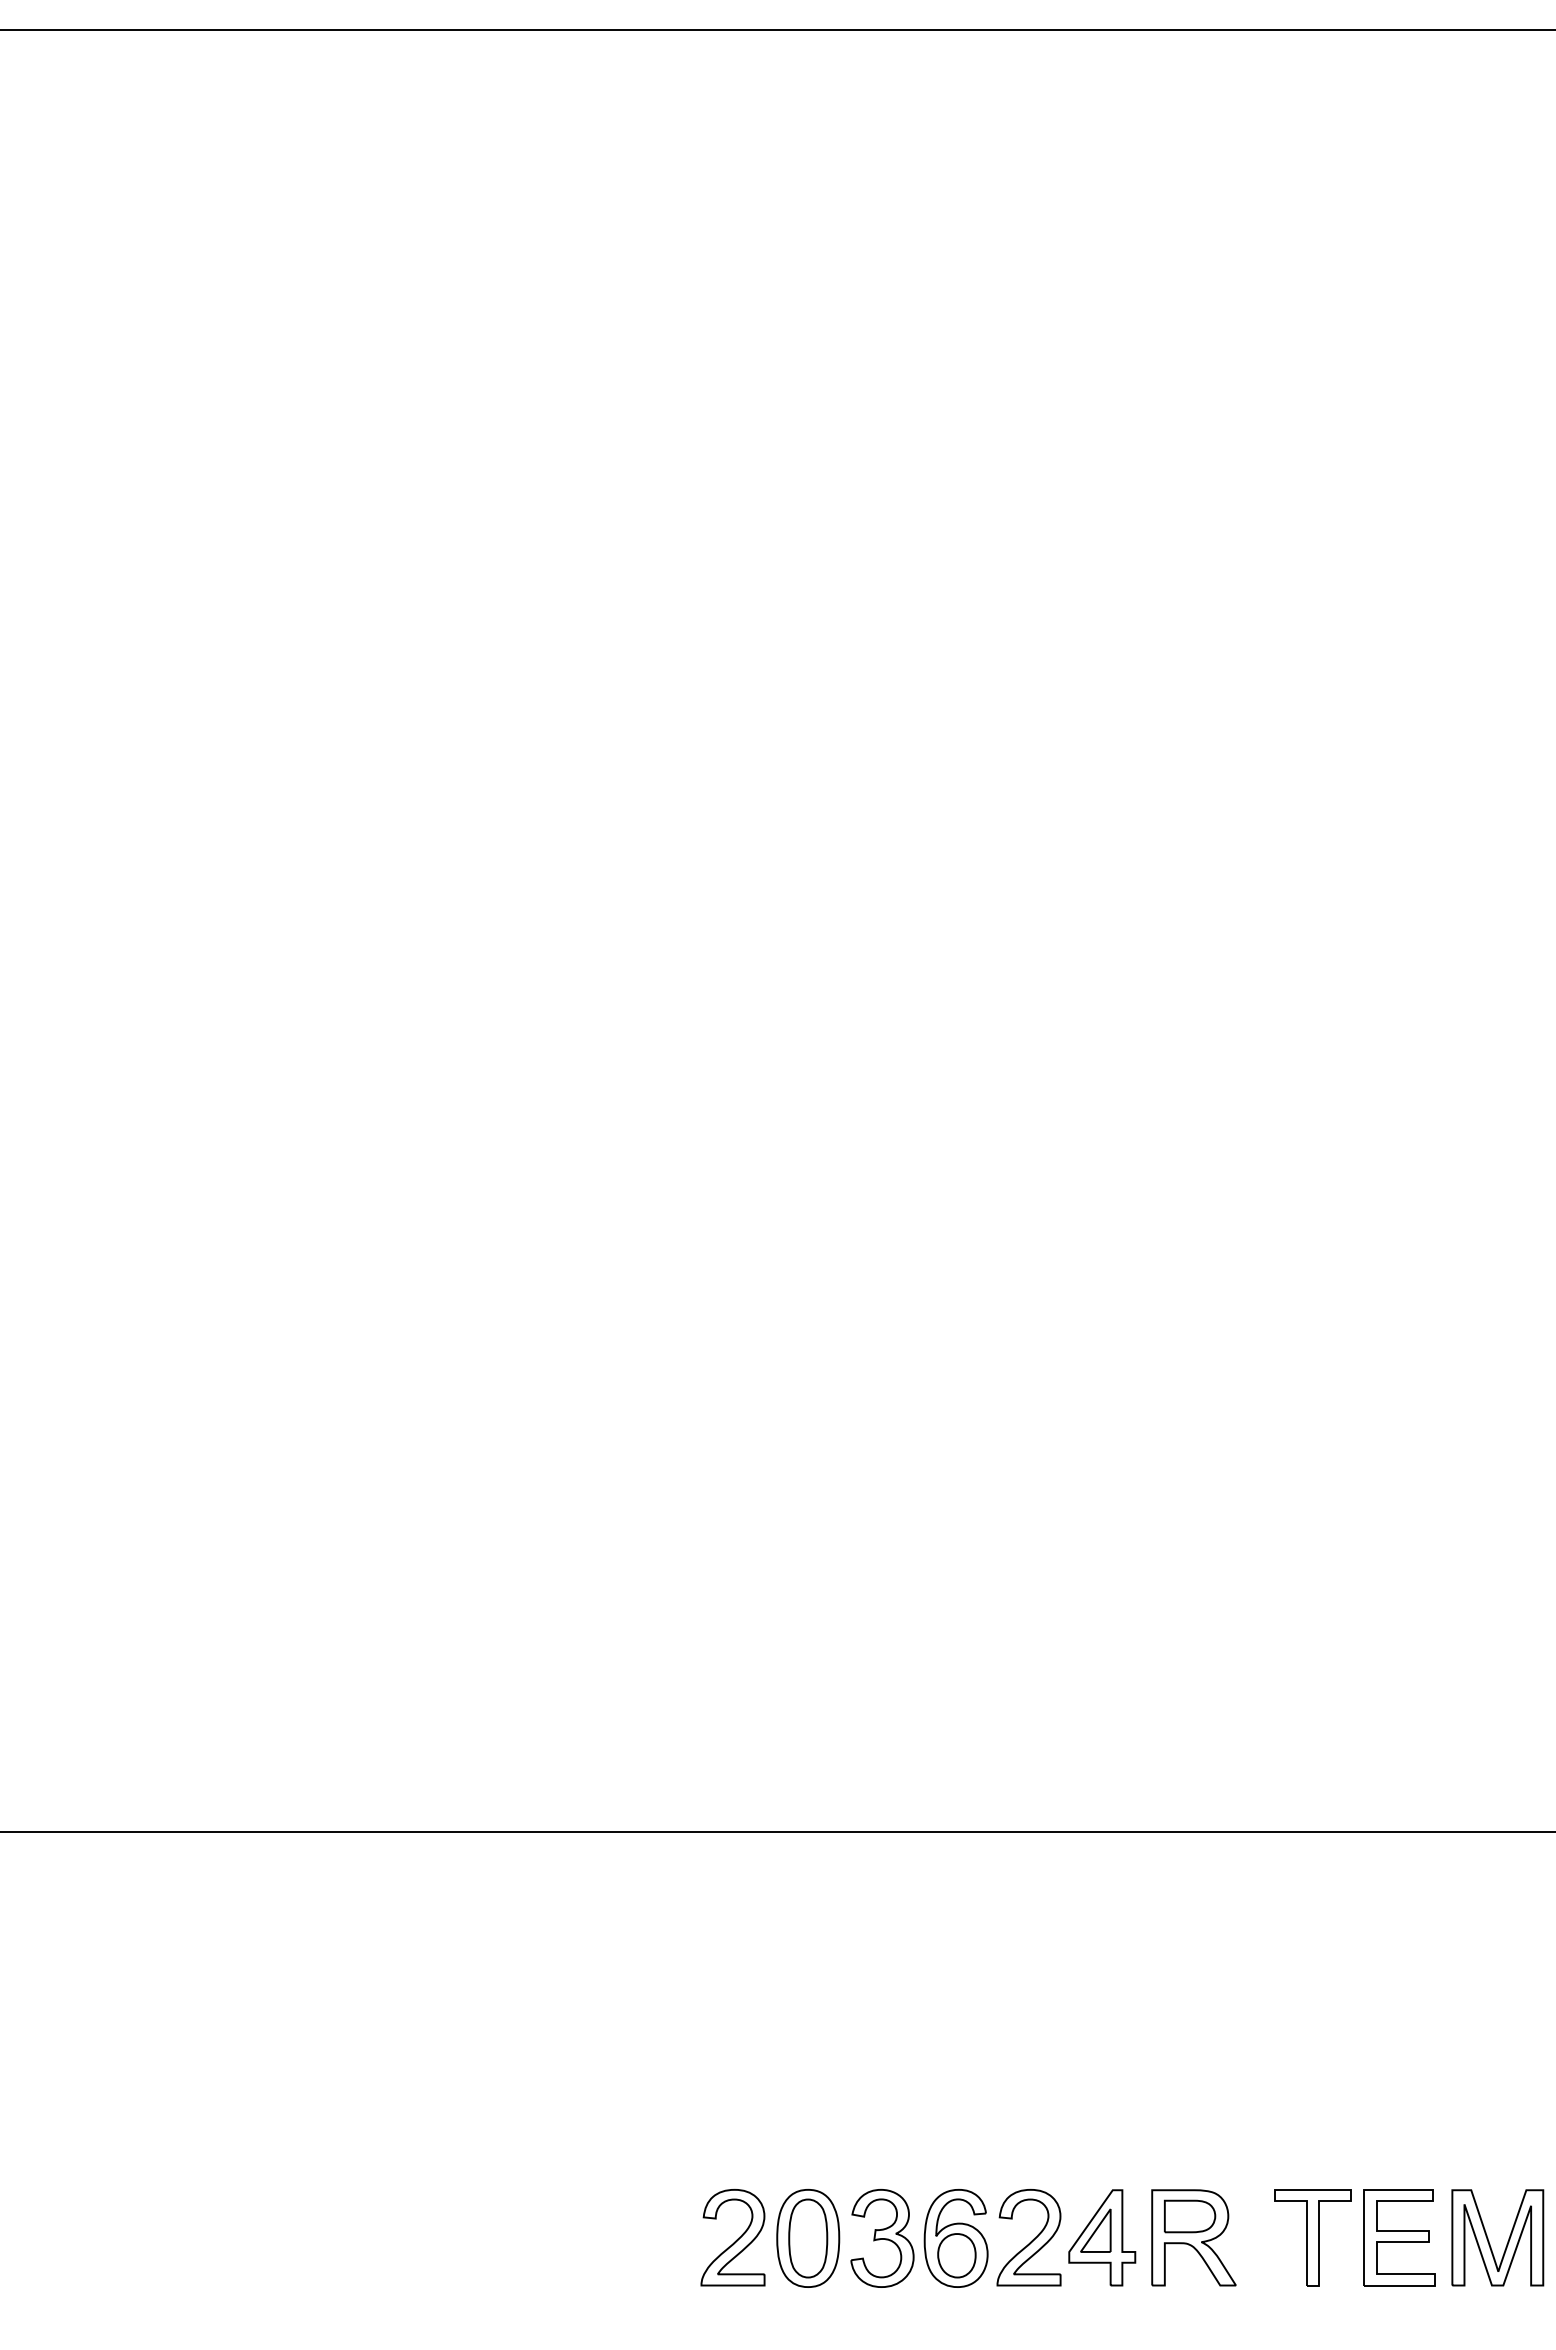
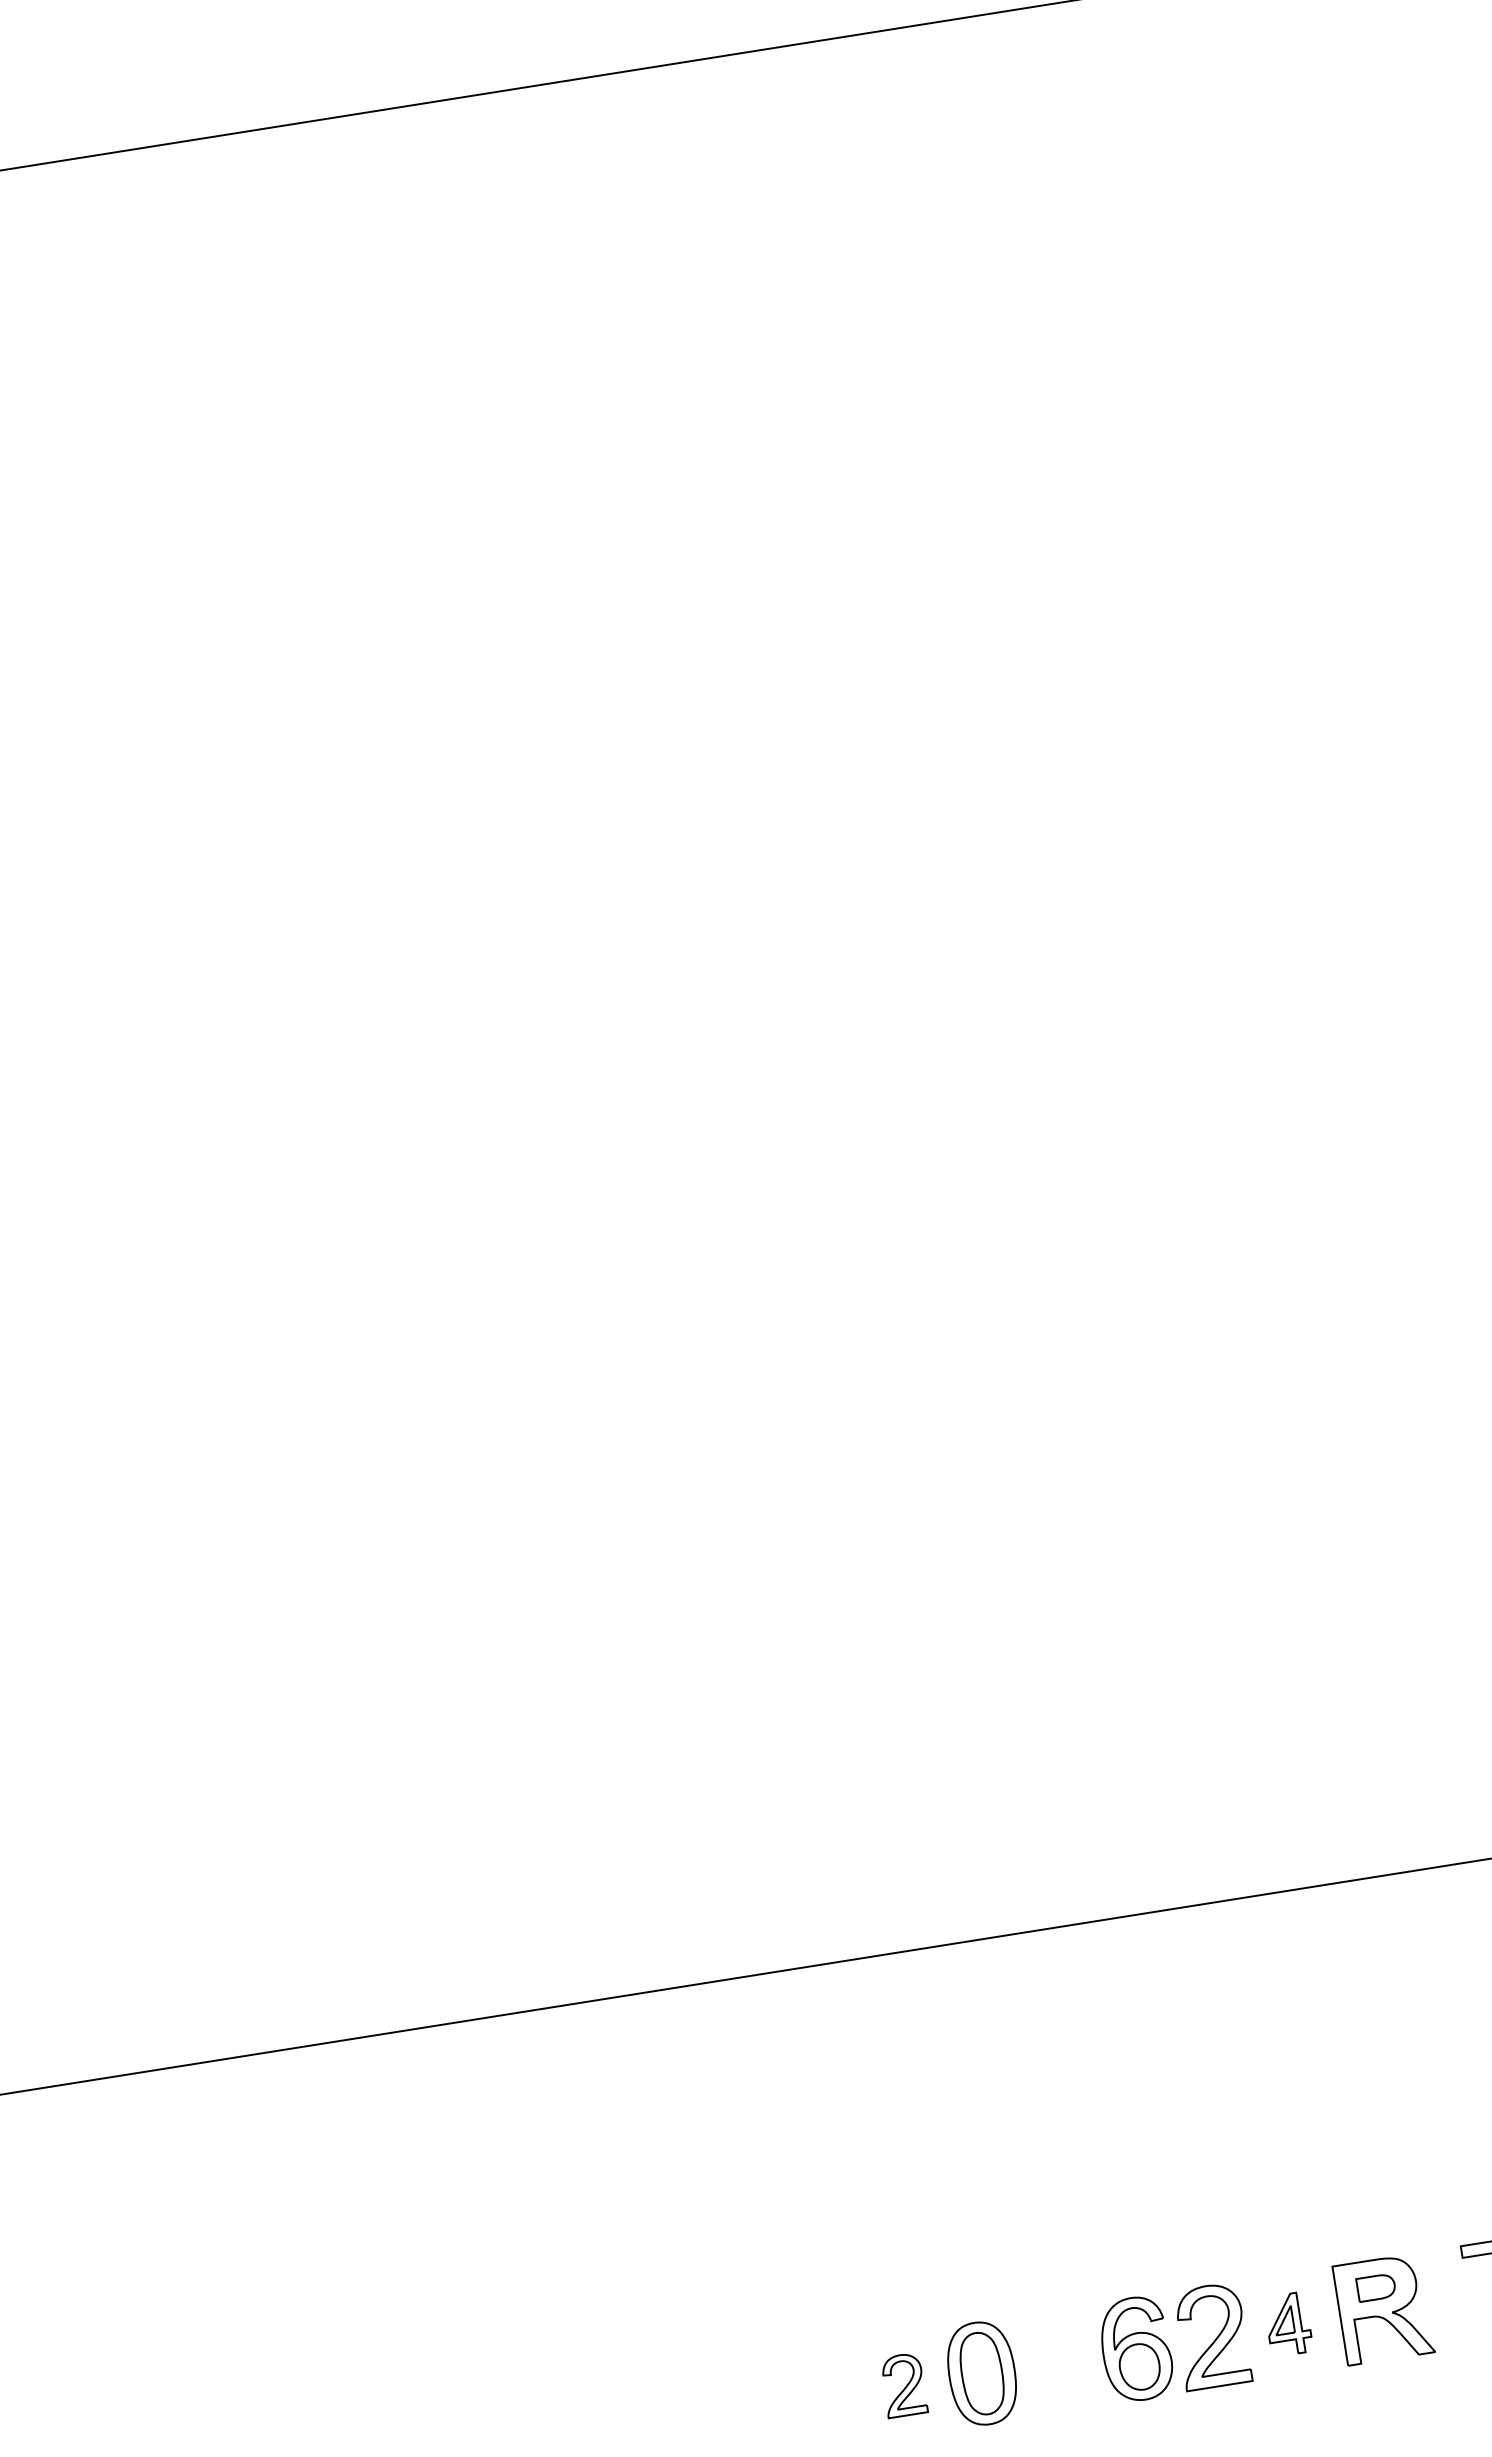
part: (1190, 2216) -> (1376, 2287), size x0.7
part: (732, 2237) -> (903, 2385), size x0.6
part: (1102, 2237) -> (1288, 2324), size x0.6
part: (882, 2238) -> (1059, 2361), removed

